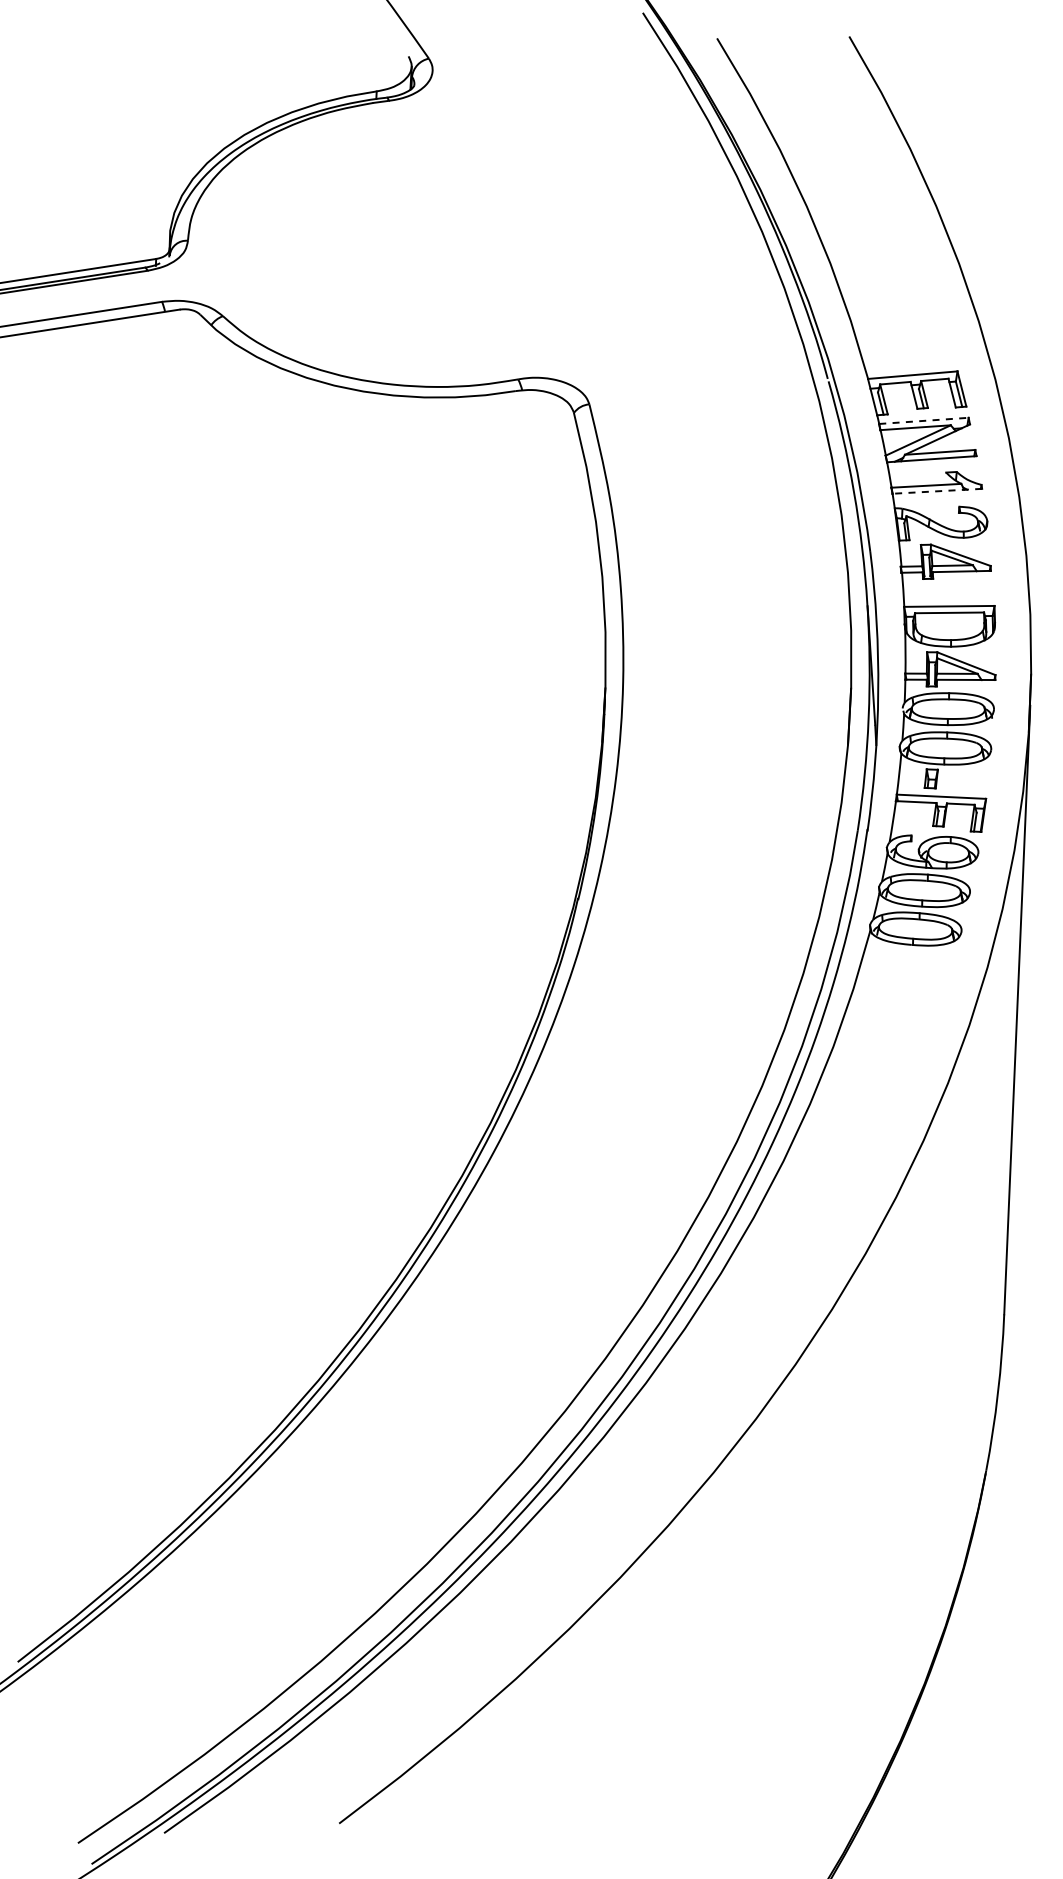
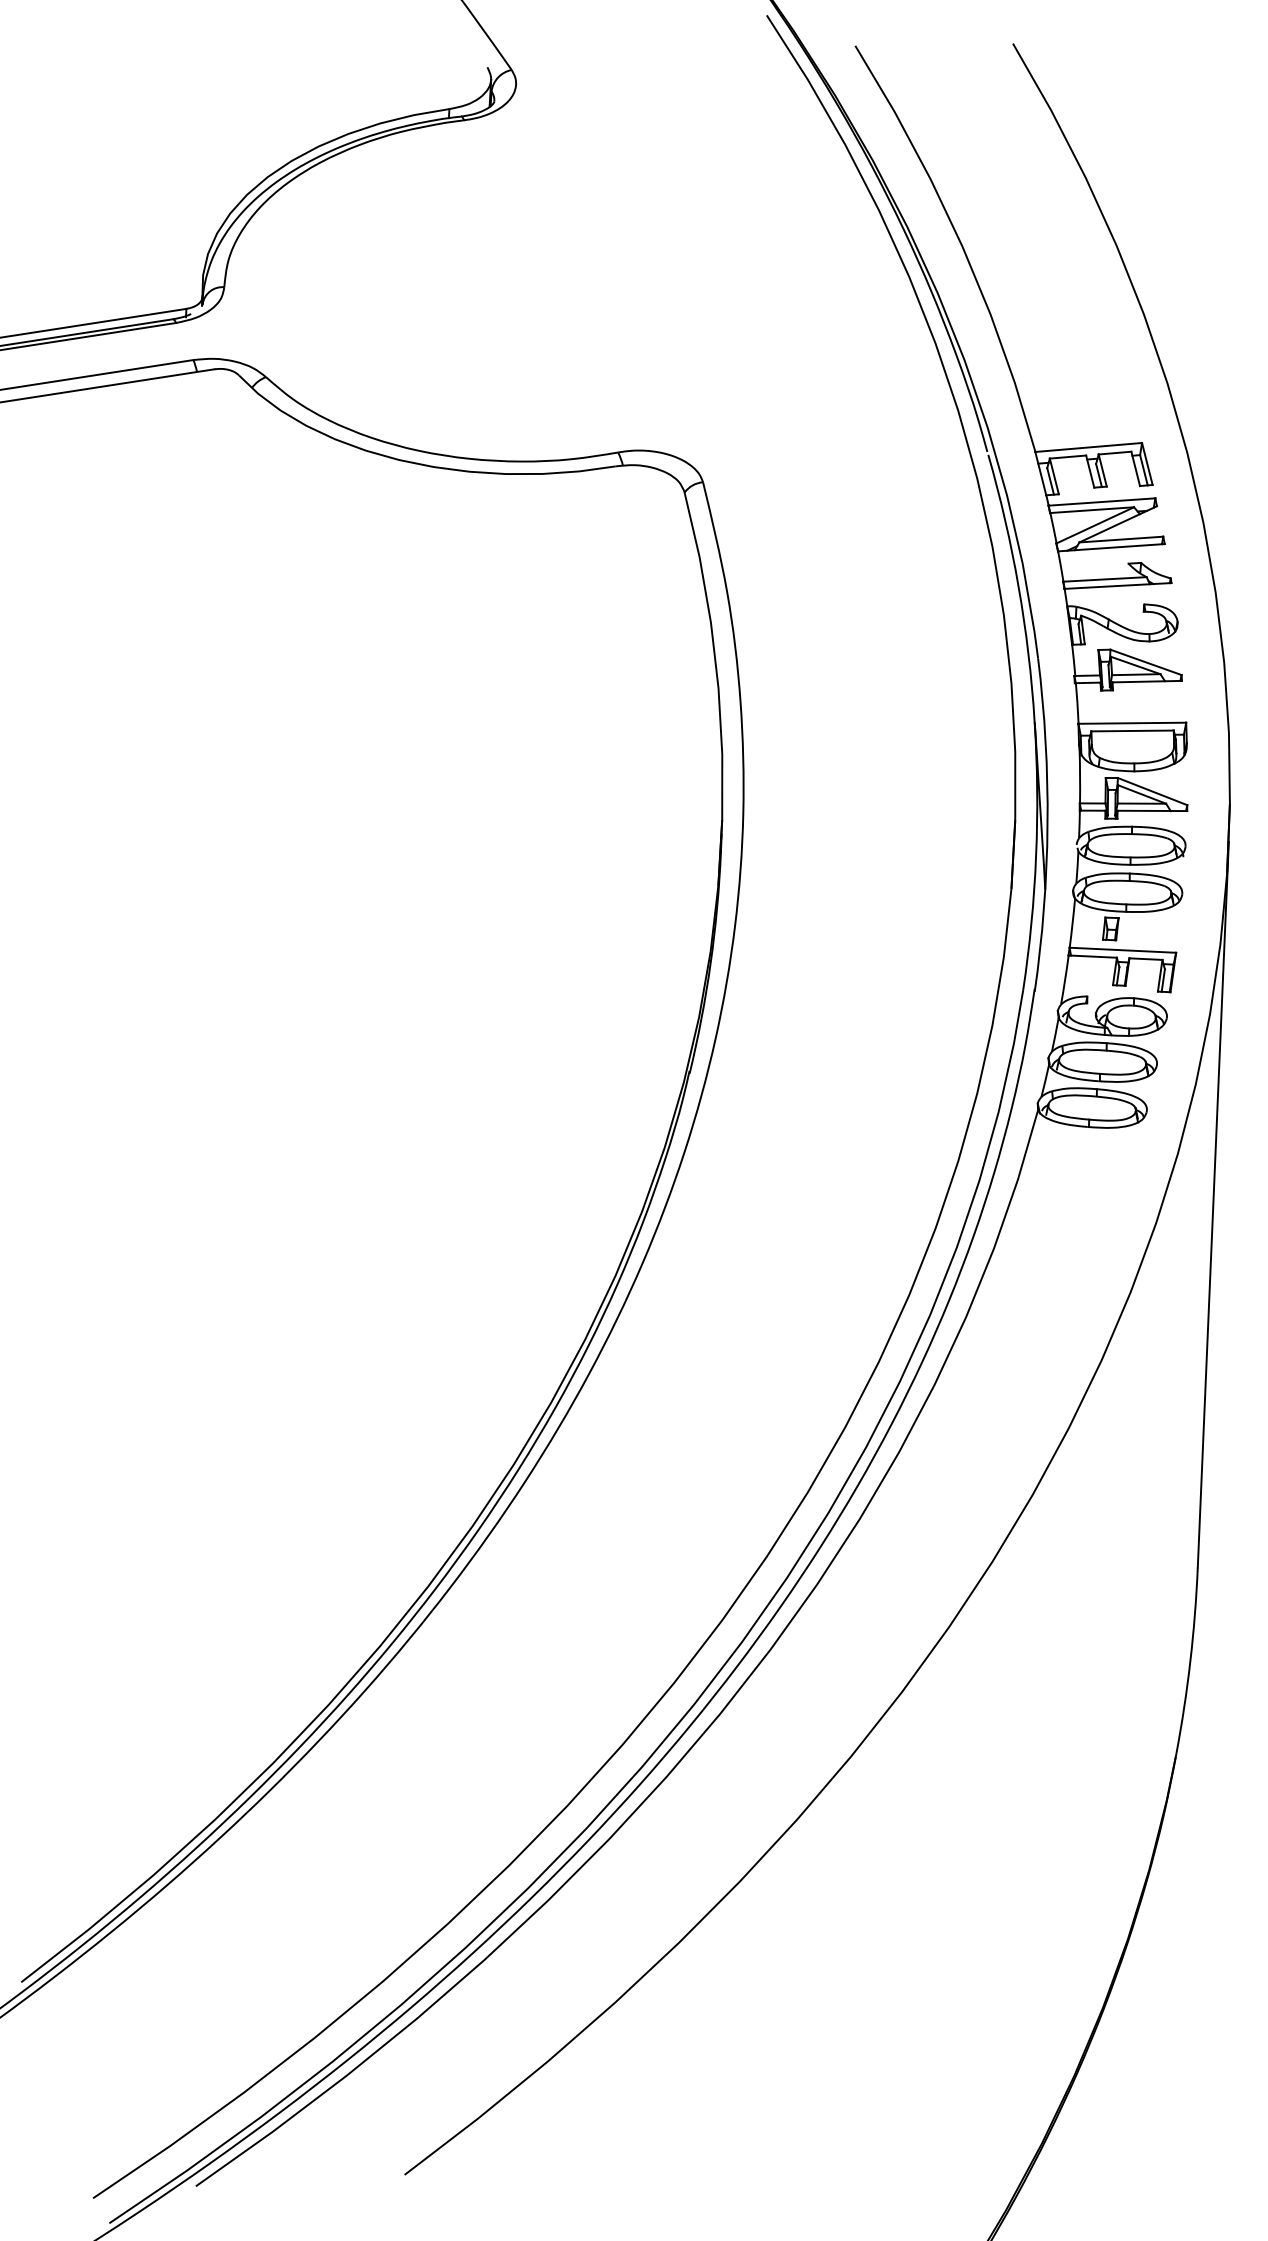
line: (923, 420) -> (1101, 501), dashed -> solid
line: (937, 491) -> (1118, 586), dashed -> solid

